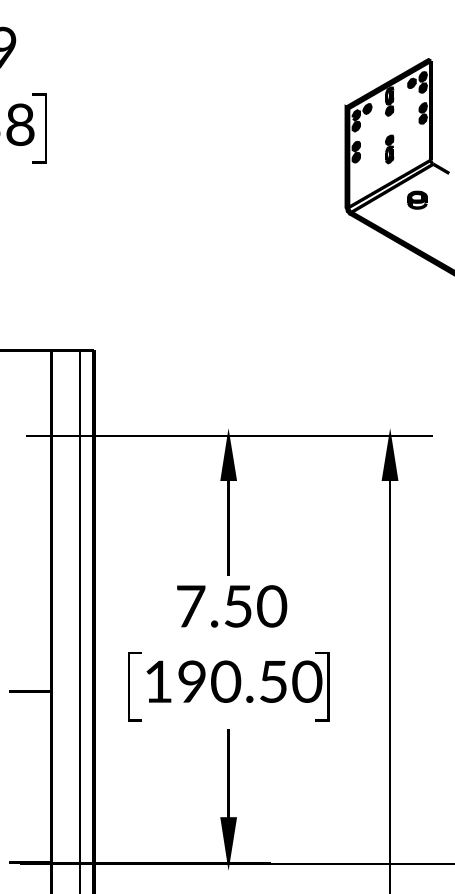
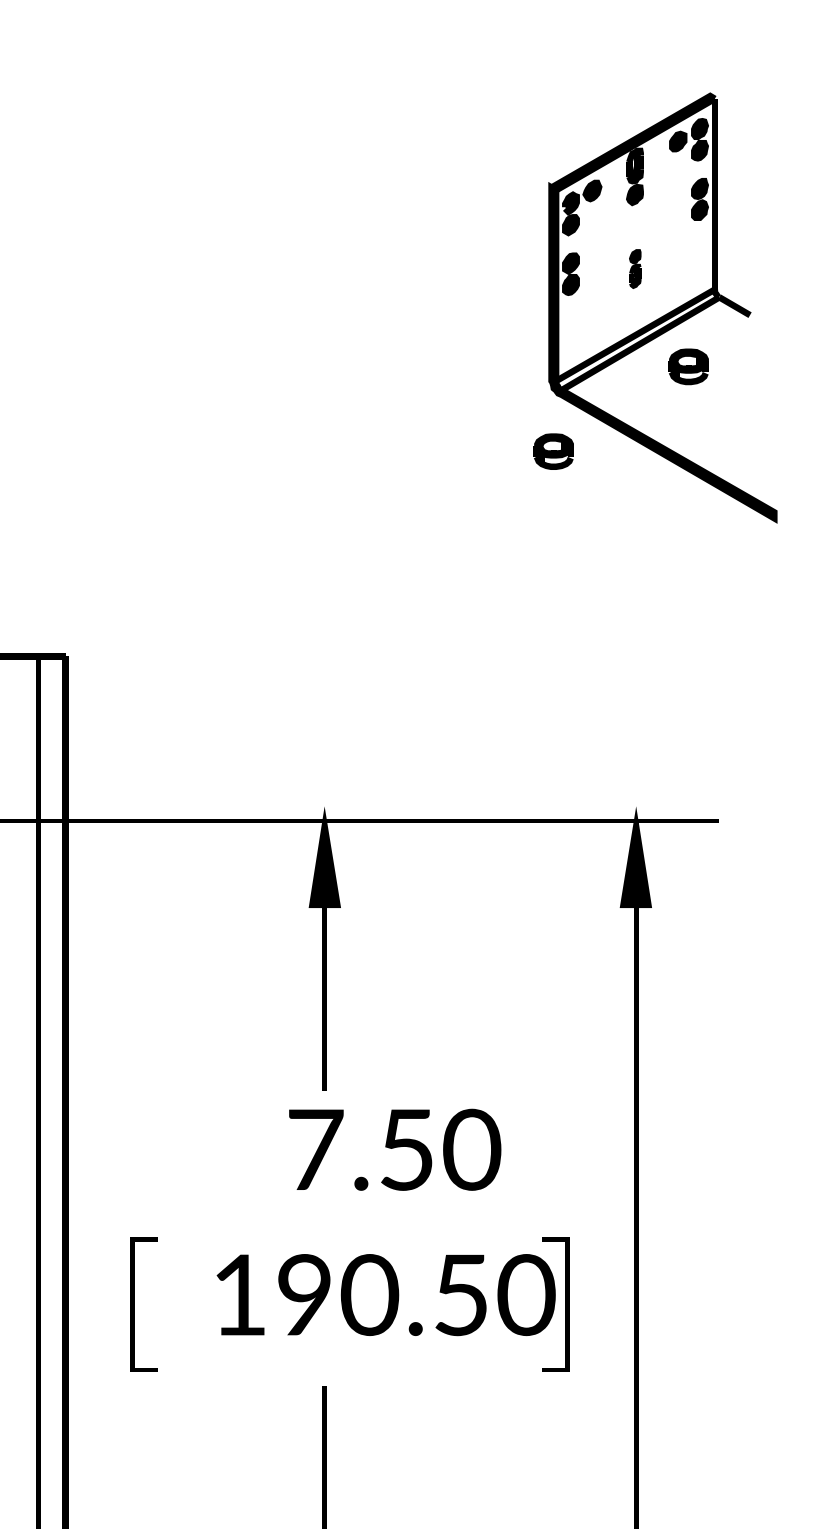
part: (389, 149) -> (634, 269), size x0.7
part: (347, 243) -> (553, 450), added
text: (232, 606) -> (395, 1149), moved
text: (237, 686) -> (392, 1304), moved

